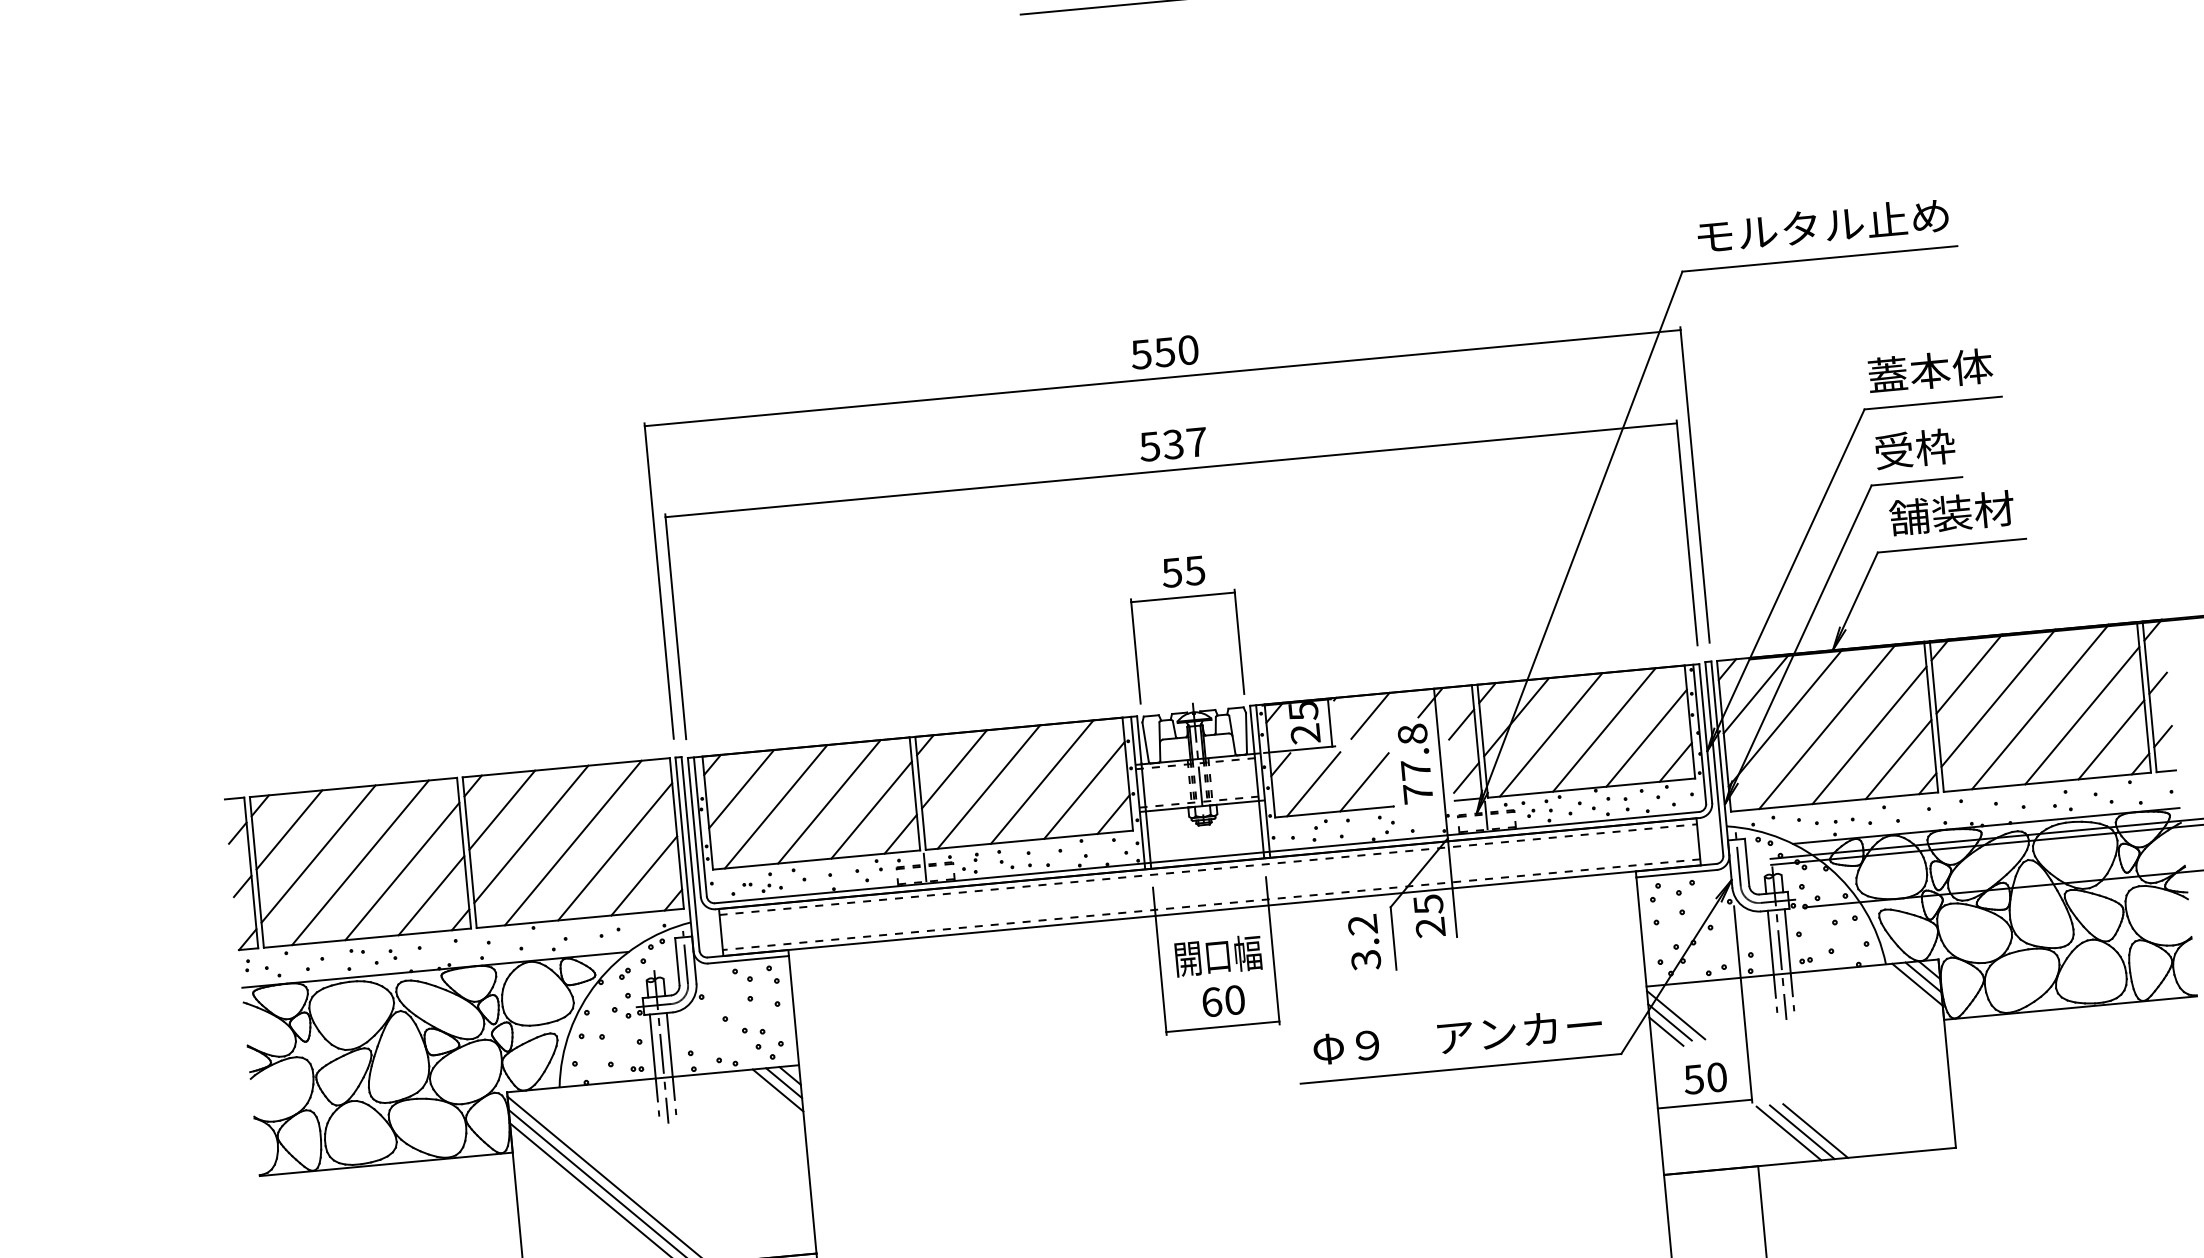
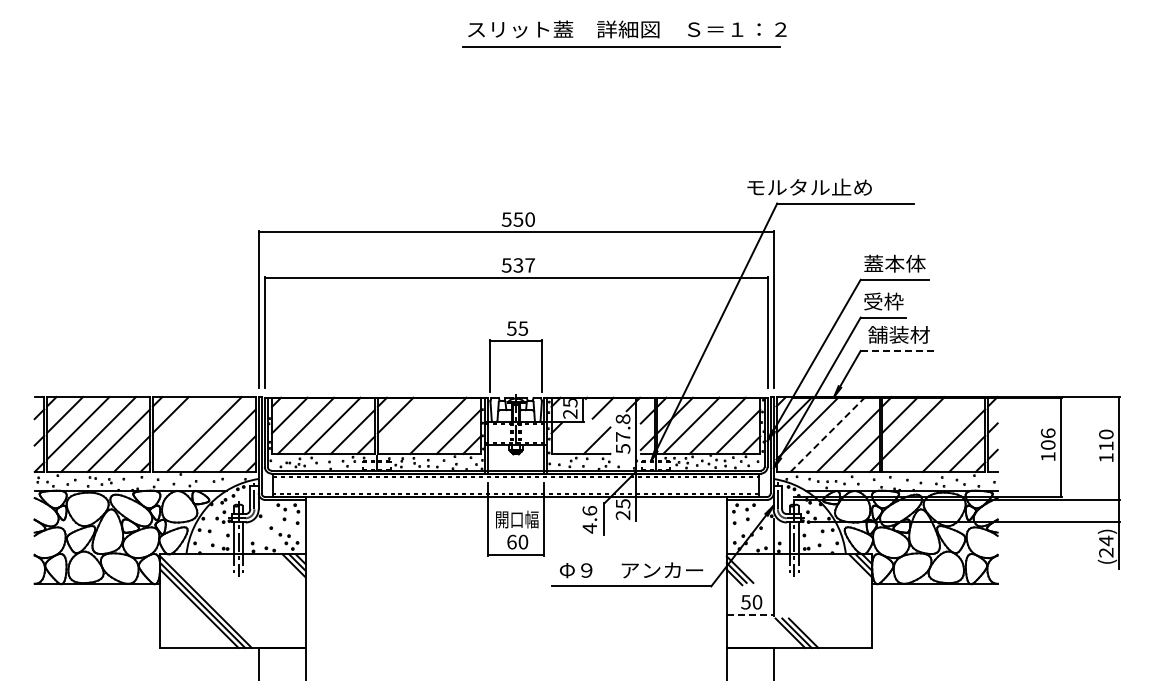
text: (1822, 224) -> (809, 186), moved
line: (1951, 544) -> (897, 350), solid -> dashed
line: (2039, 707) -> (933, 434), removed
line: (1826, 726) -> (827, 434), solid -> dashed
line: (1312, 782) -> (571, 438), removed
line: (988, 786) -> (411, 425), removed
text: (1418, 793) -> (623, 448), 77.8 -> 57.8
line: (530, 834) -> (183, 428), removed
text: (1363, 942) -> (589, 519), 3.2 -> 4.6
line: (1705, 1103) -> (750, 614), solid -> dashed

